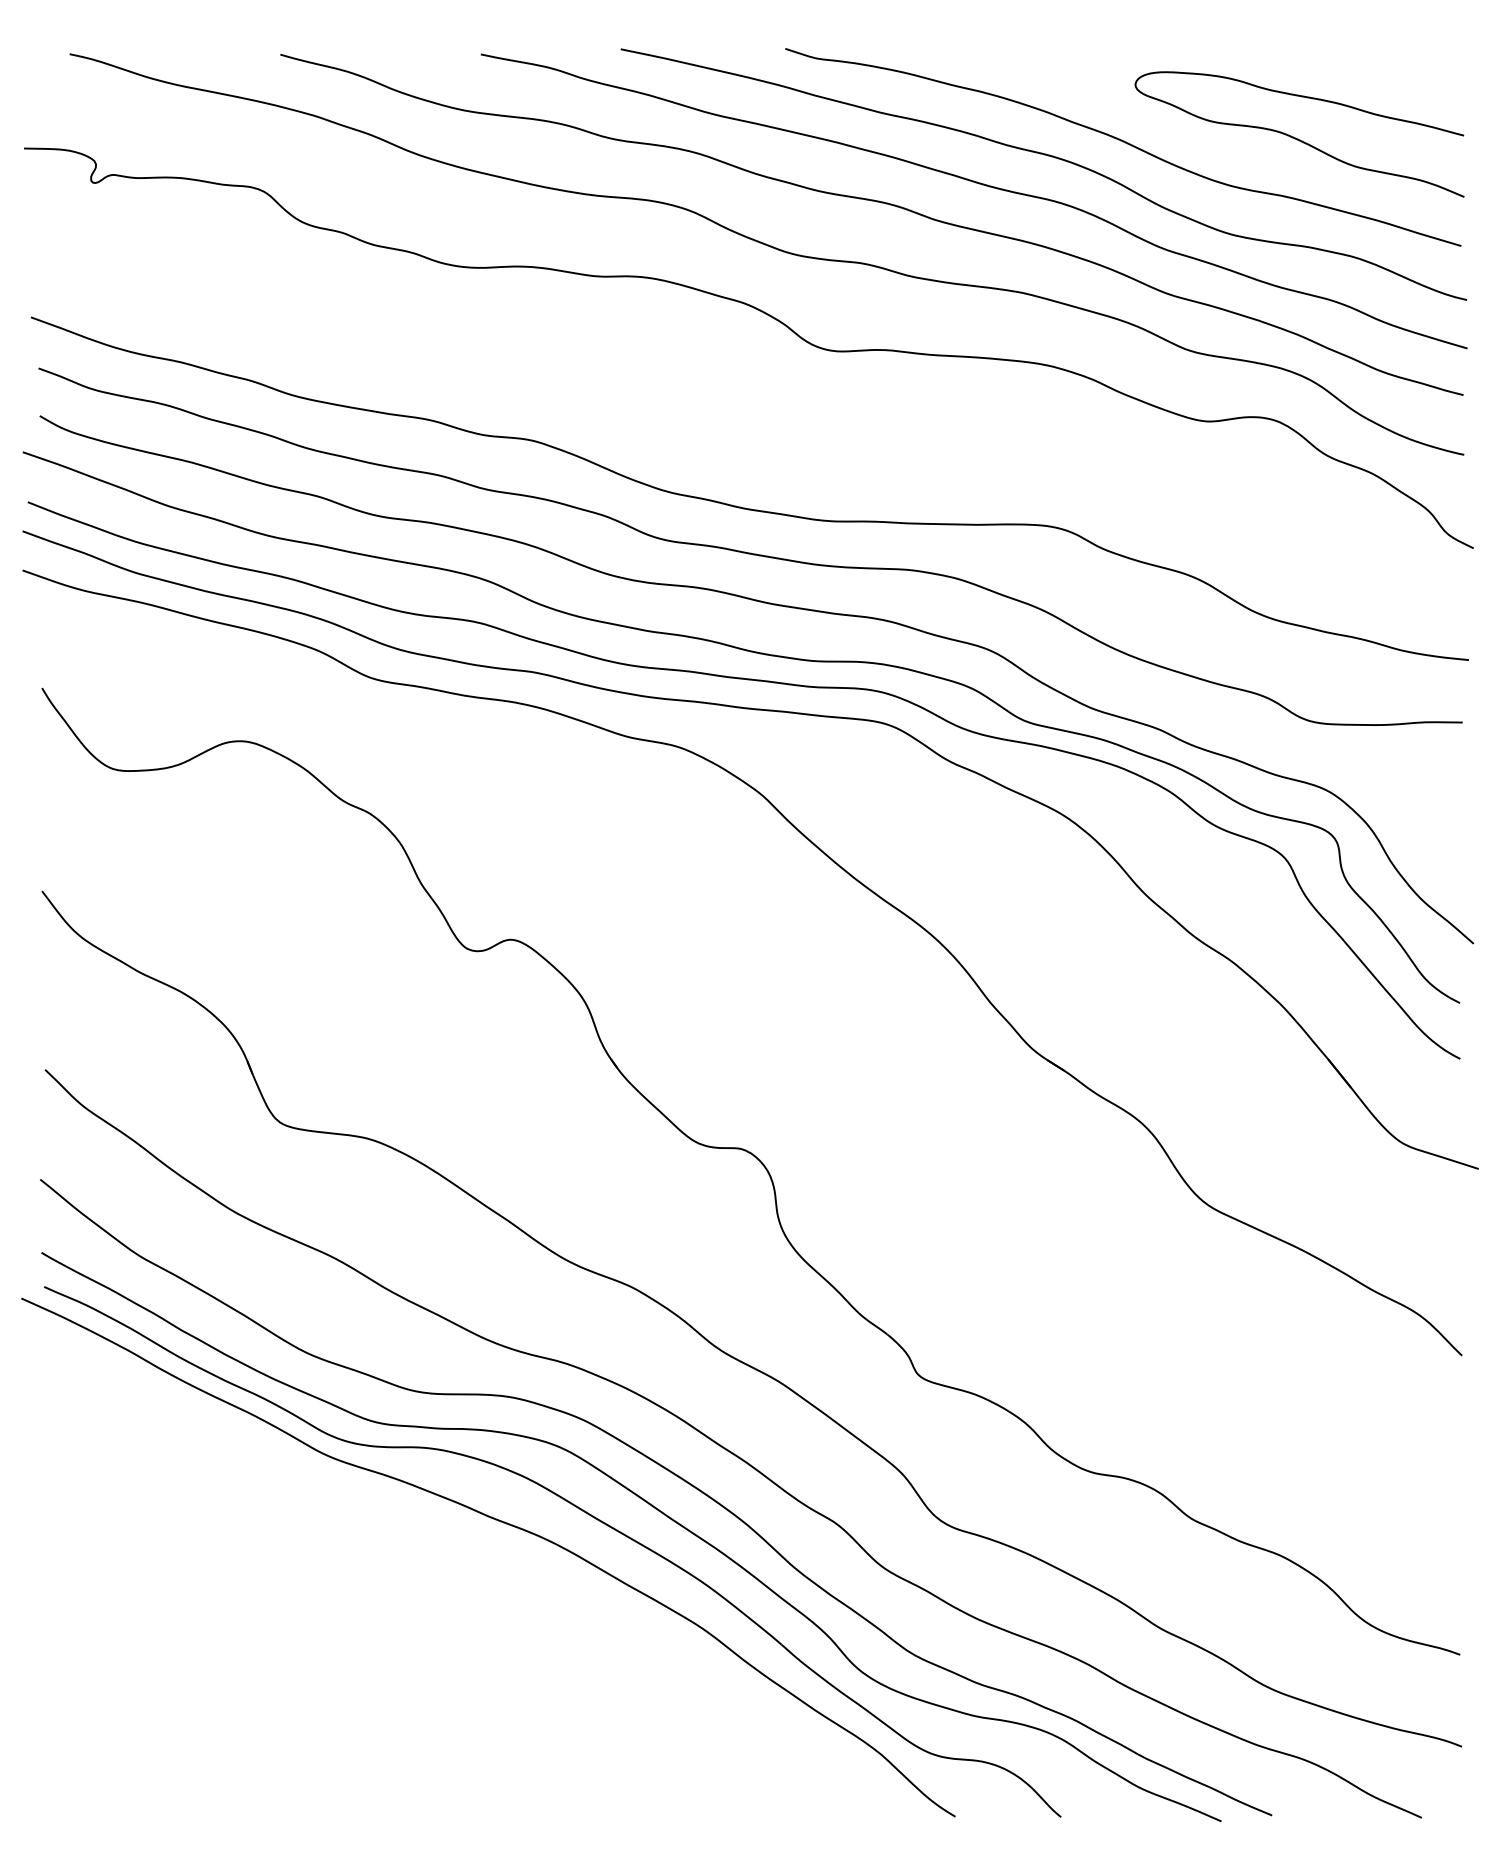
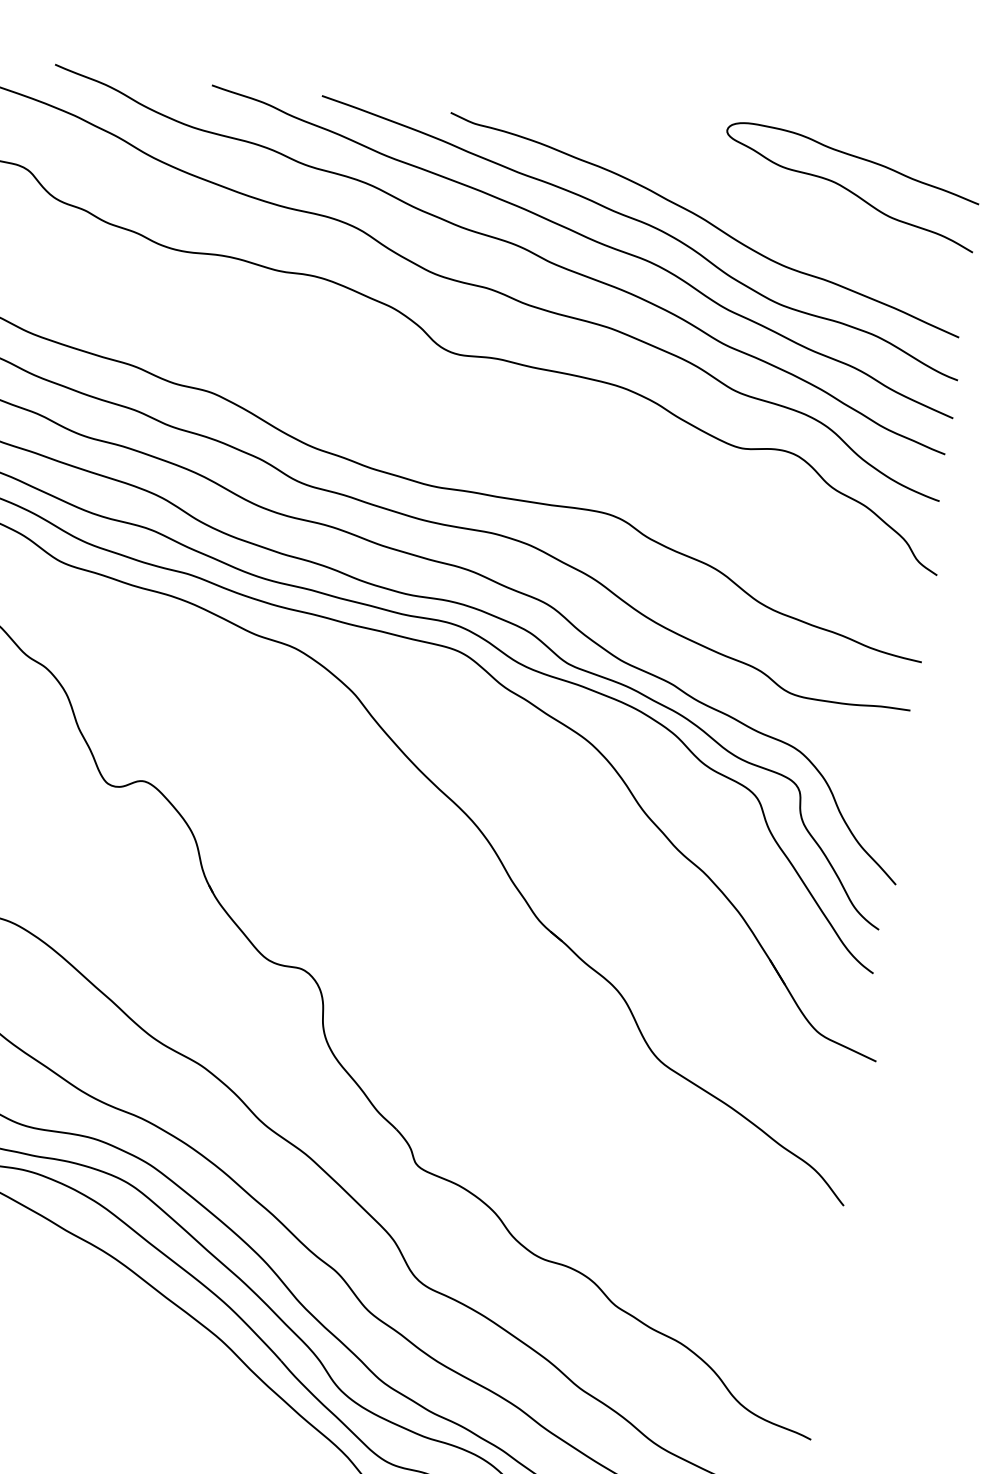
curve: (1298, 138) -> (849, 189), moved

